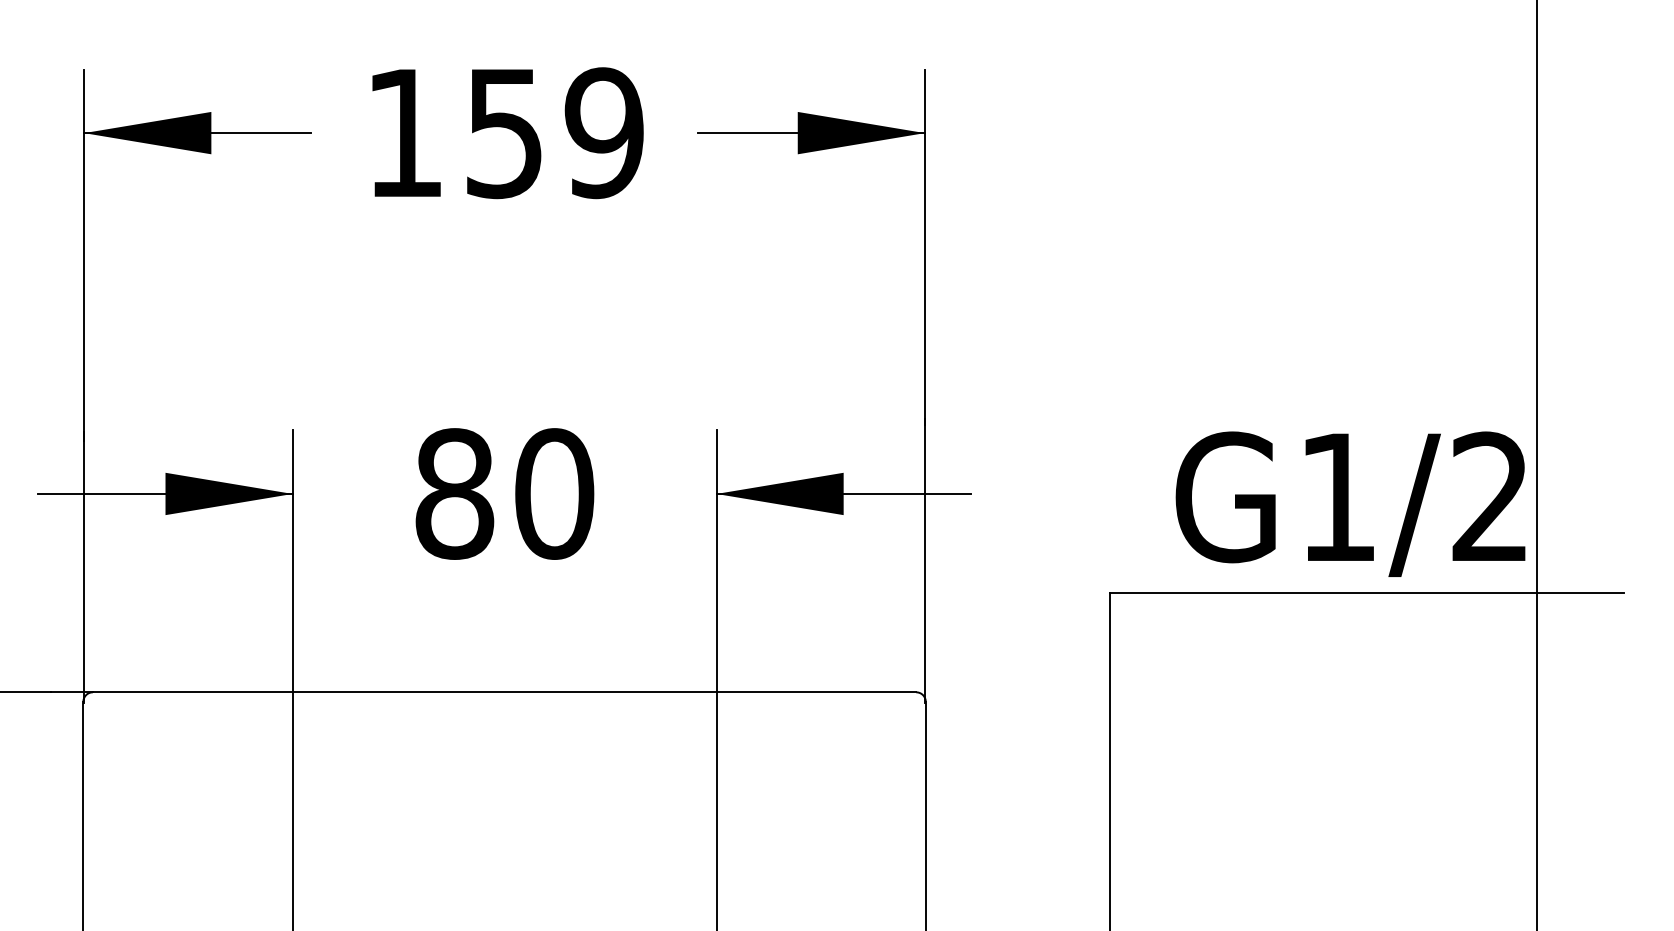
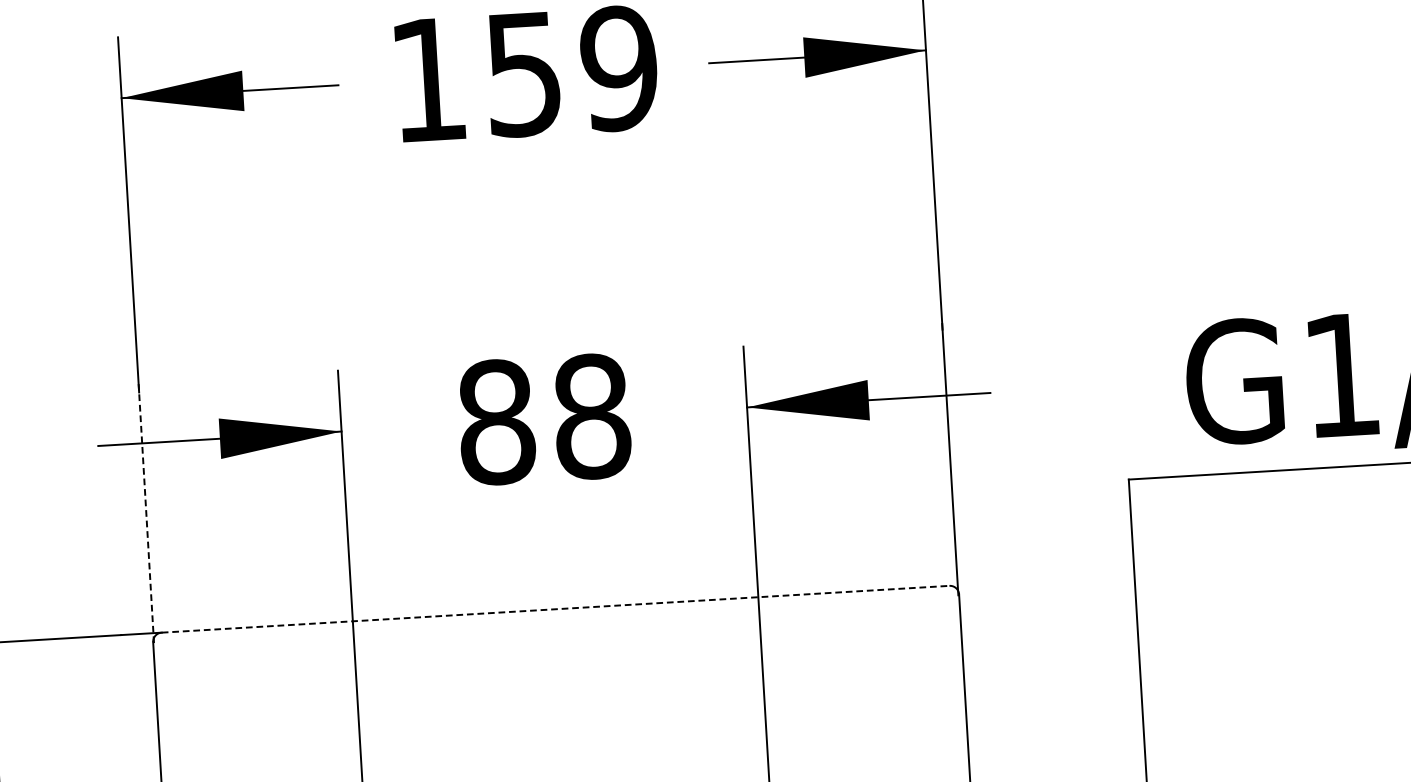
text: (554, 493) -> (592, 416), 80 -> 88
line: (84, 566) -> (146, 512), solid -> dashed
line: (504, 692) -> (555, 609), solid -> dashed

